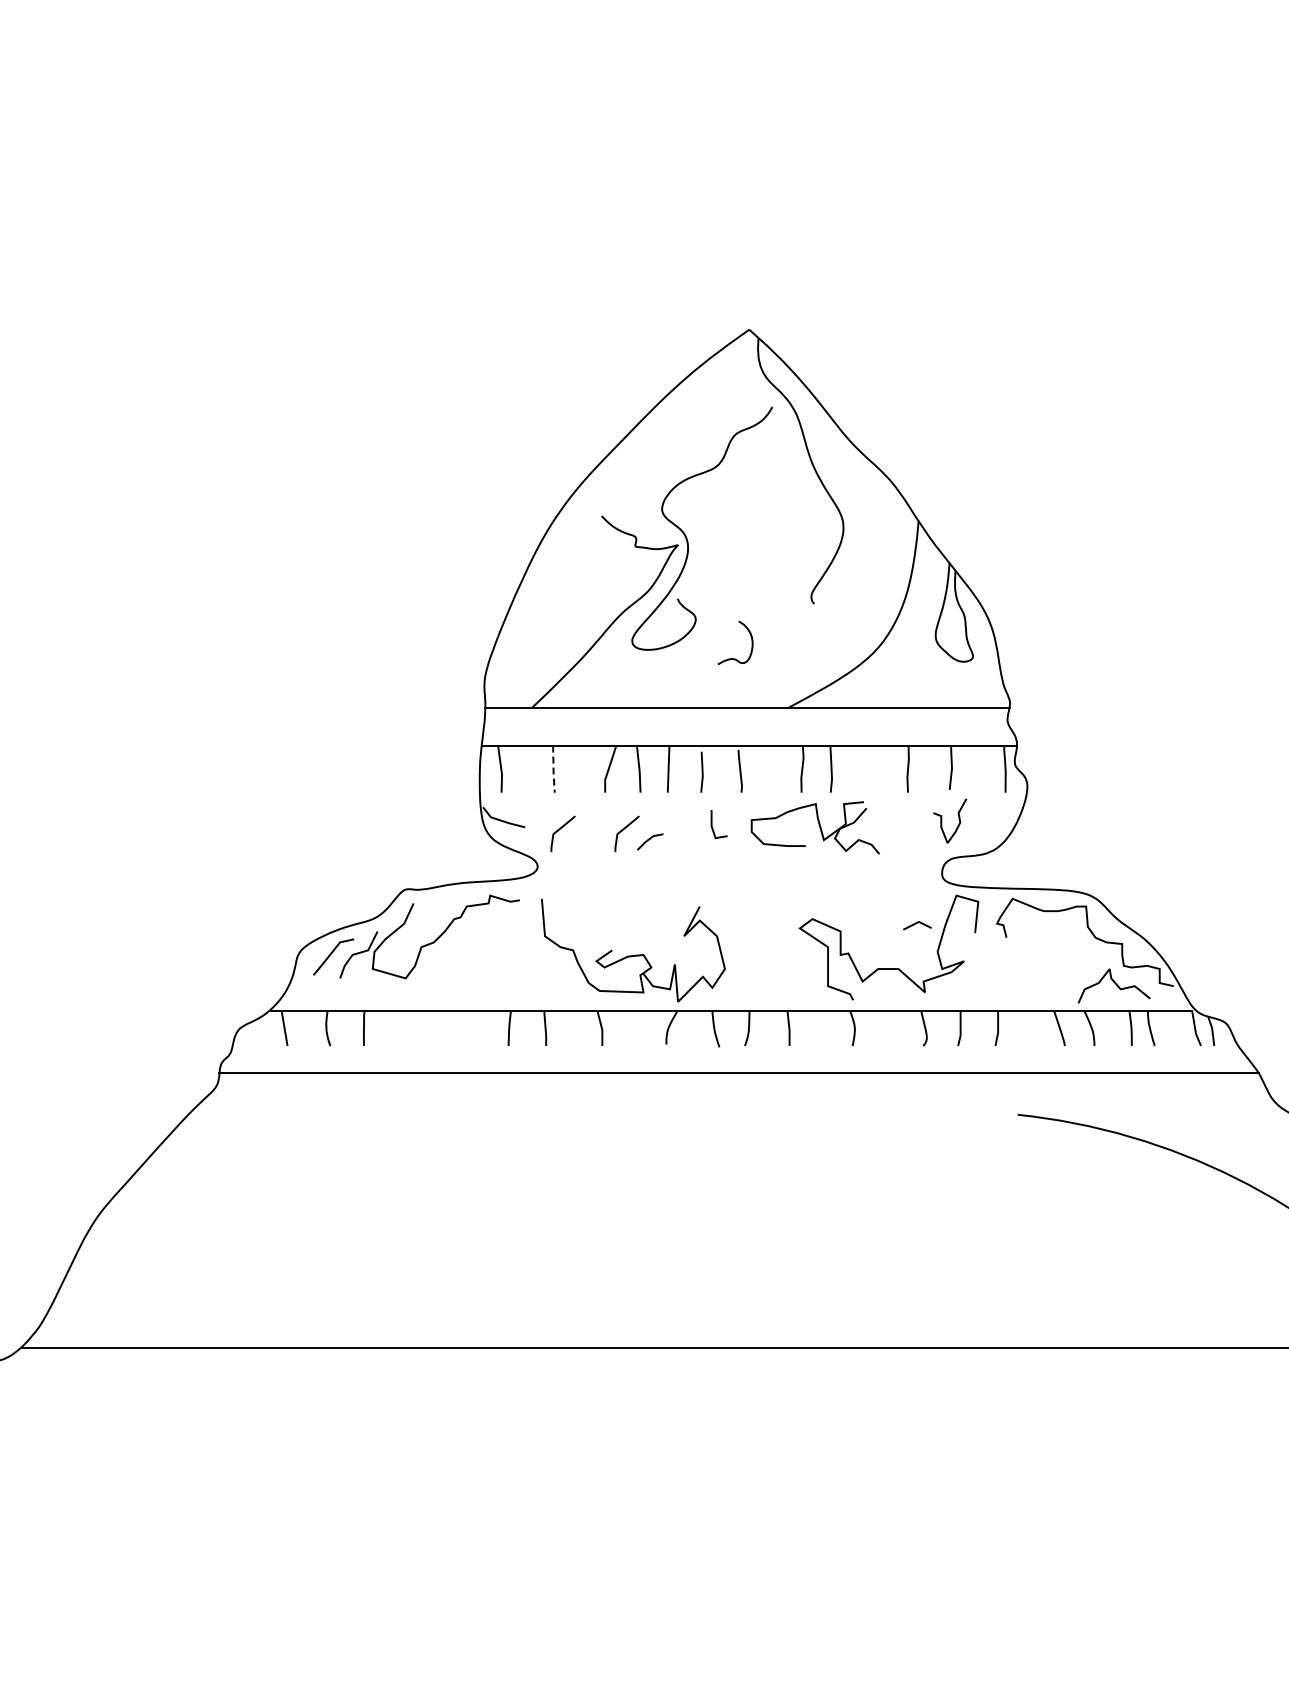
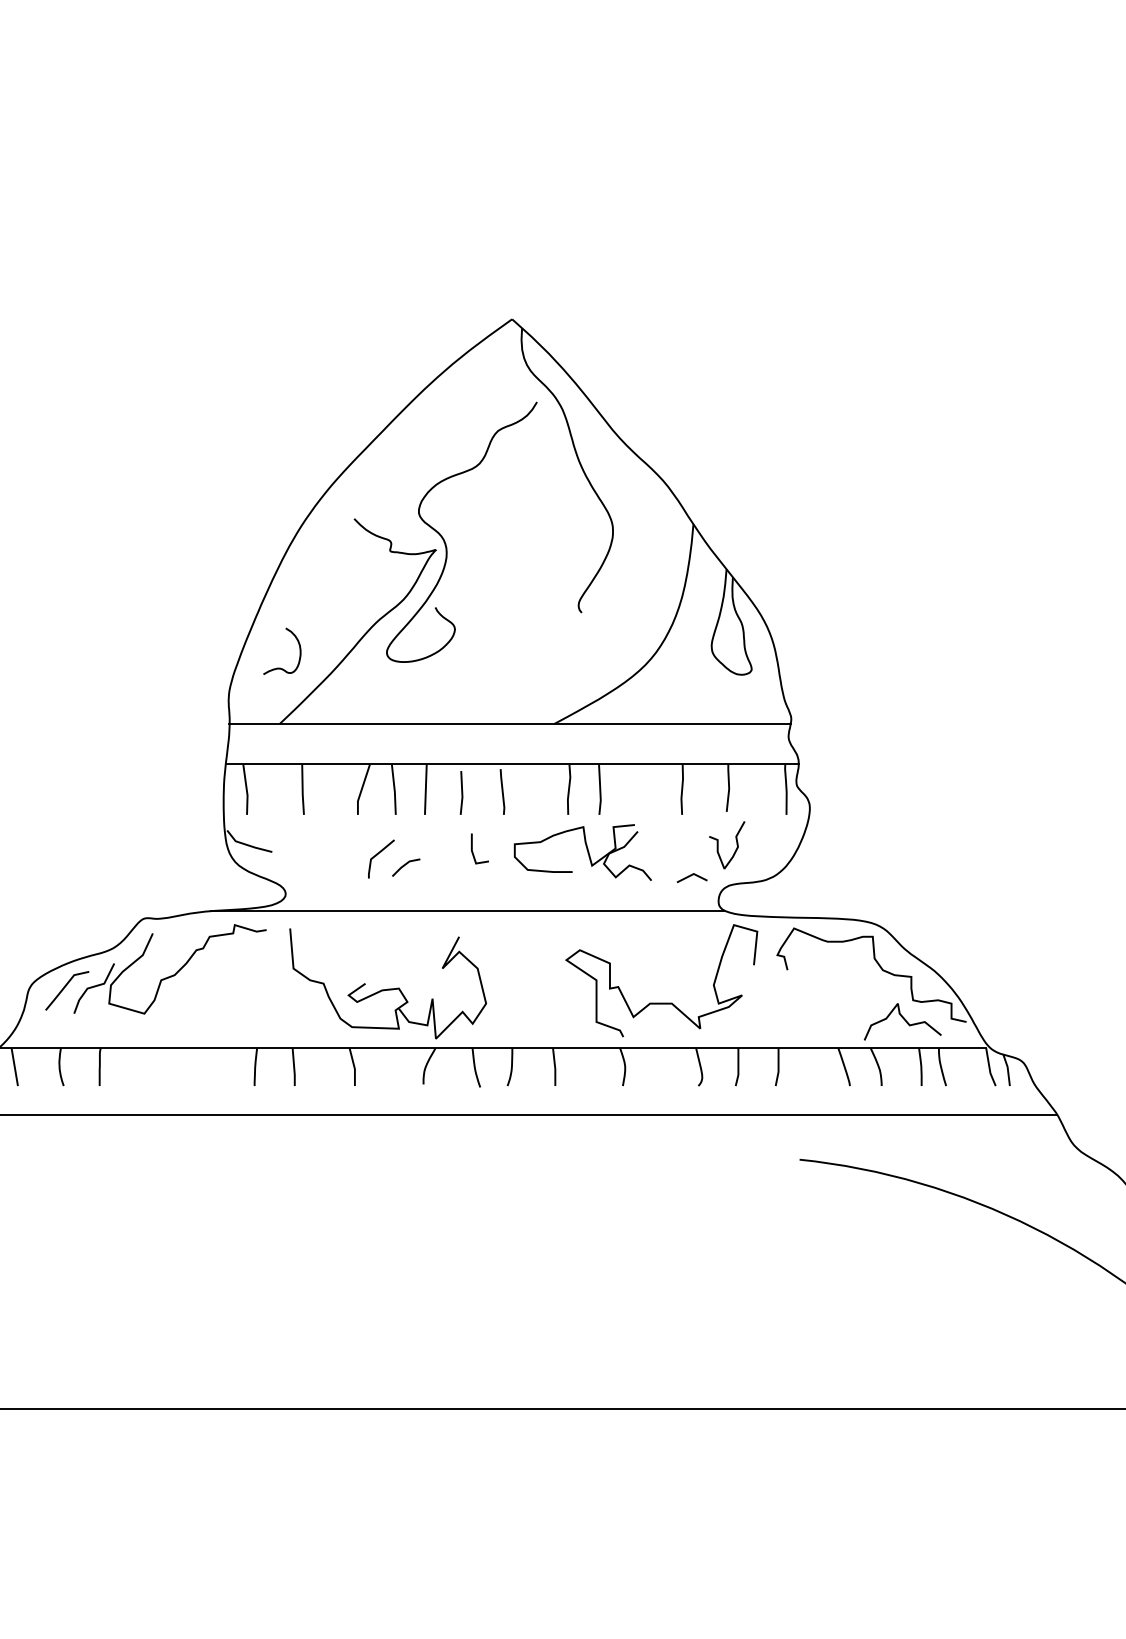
curve: (751, 642) -> (299, 650), moved
line: (553, 769) -> (302, 790), dashed -> solid
line: (559, 830) -> (309, 855), removed
line: (706, 882) -> (466, 911), added
line: (916, 924) -> (691, 876), moved

